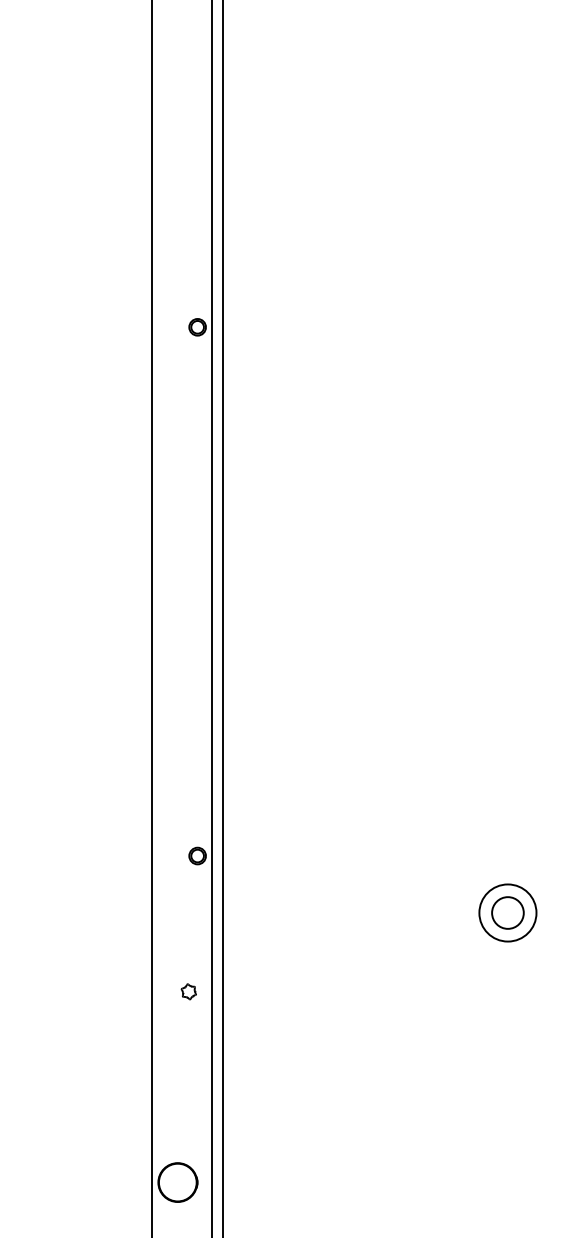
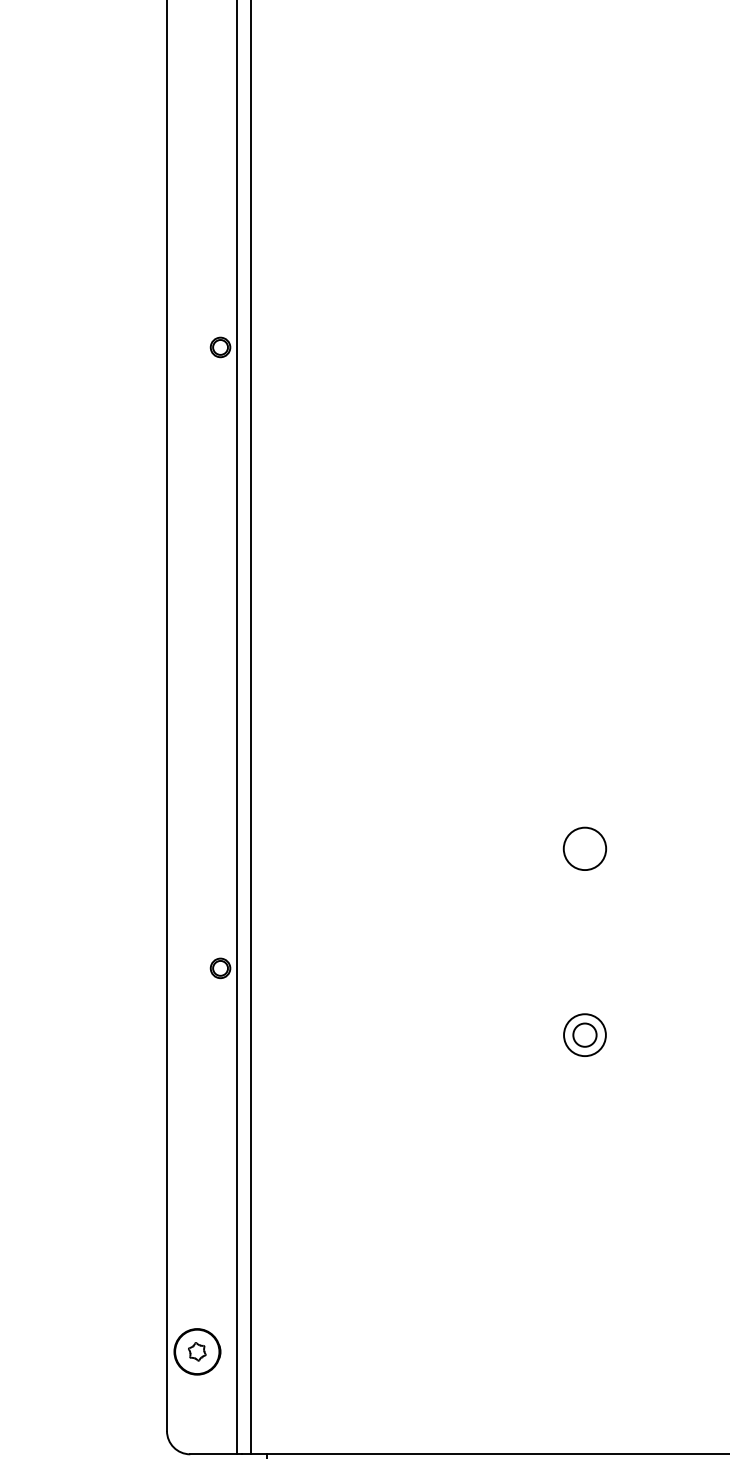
circle: (507, 753) -> (584, 848), added
part: (507, 912) -> (584, 1034), size x0.62
part: (189, 991) -> (197, 1351), moved

